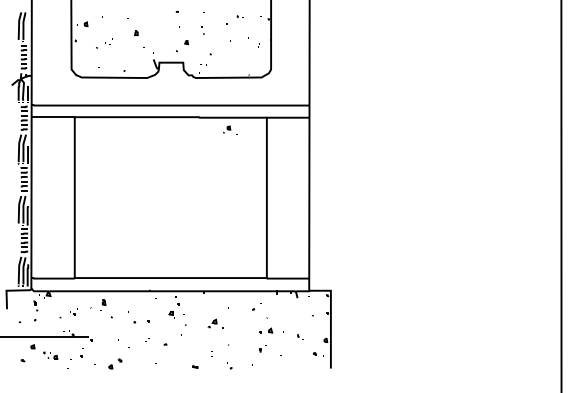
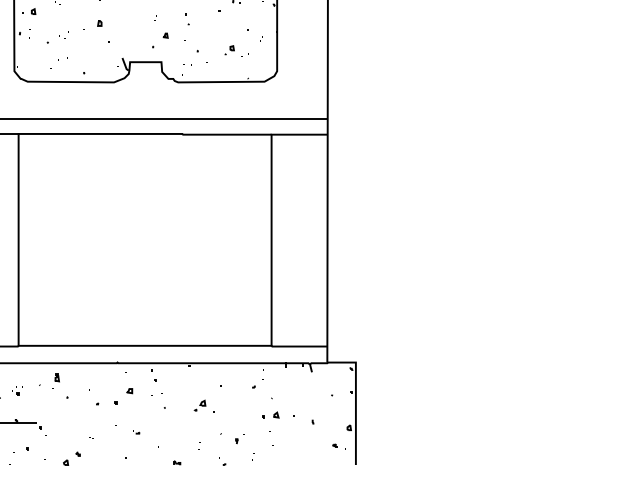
part: (230, 129) -> (234, 50), moved
part: (171, 314) -> (130, 392), moved
part: (262, 348) -> (239, 438), moved

